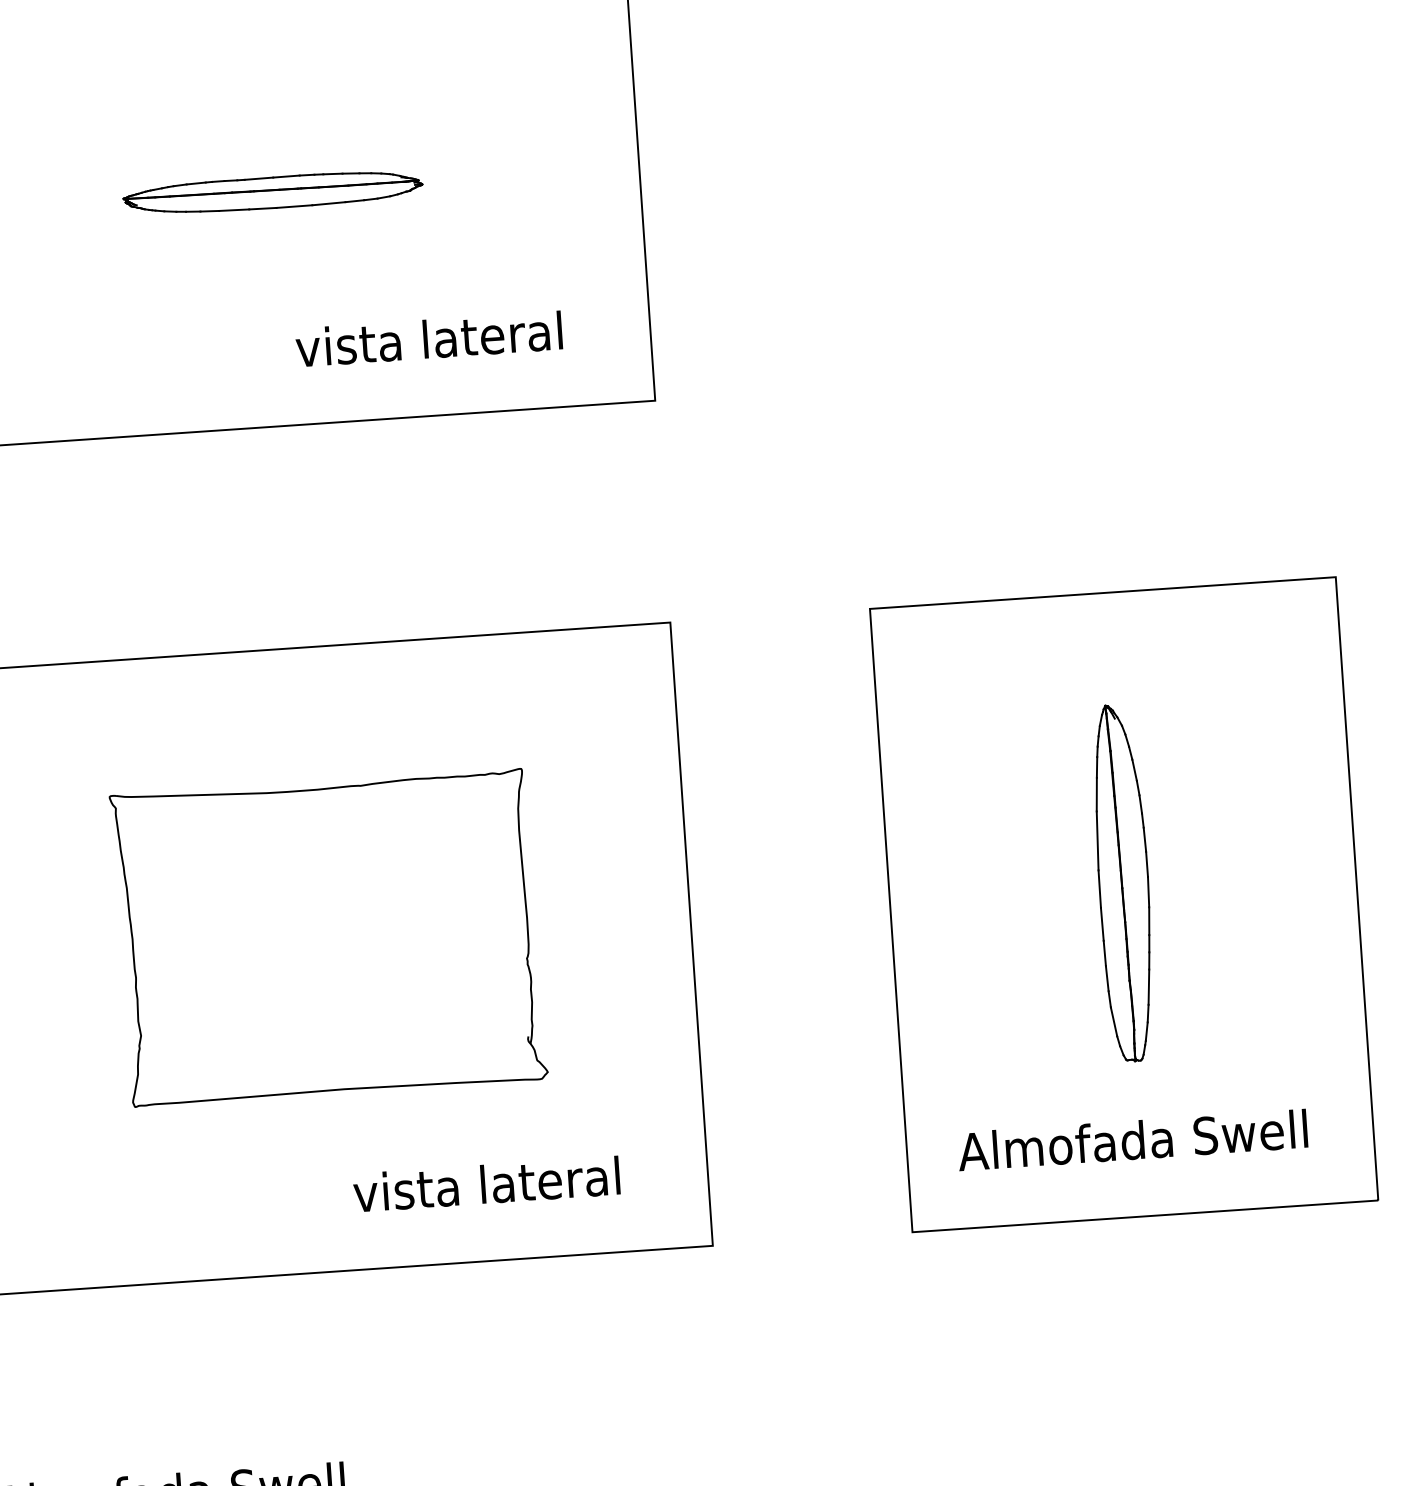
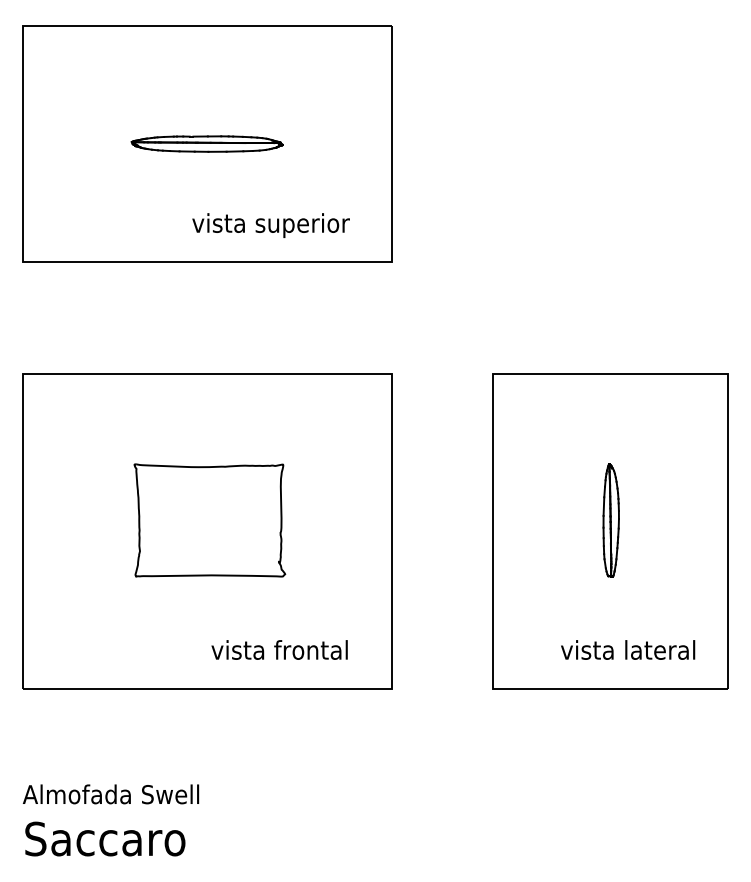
text: (409, 345) -> (270, 225), vista lateral -> vista superior
part: (1122, 883) -> (610, 520), size x0.62
part: (328, 937) -> (209, 520), size x0.71
text: (1125, 1139) -> (603, 649), Almofada Swell -> vista lateral
text: (466, 1184) -> (270, 649), vista lateral -> vista frontal

